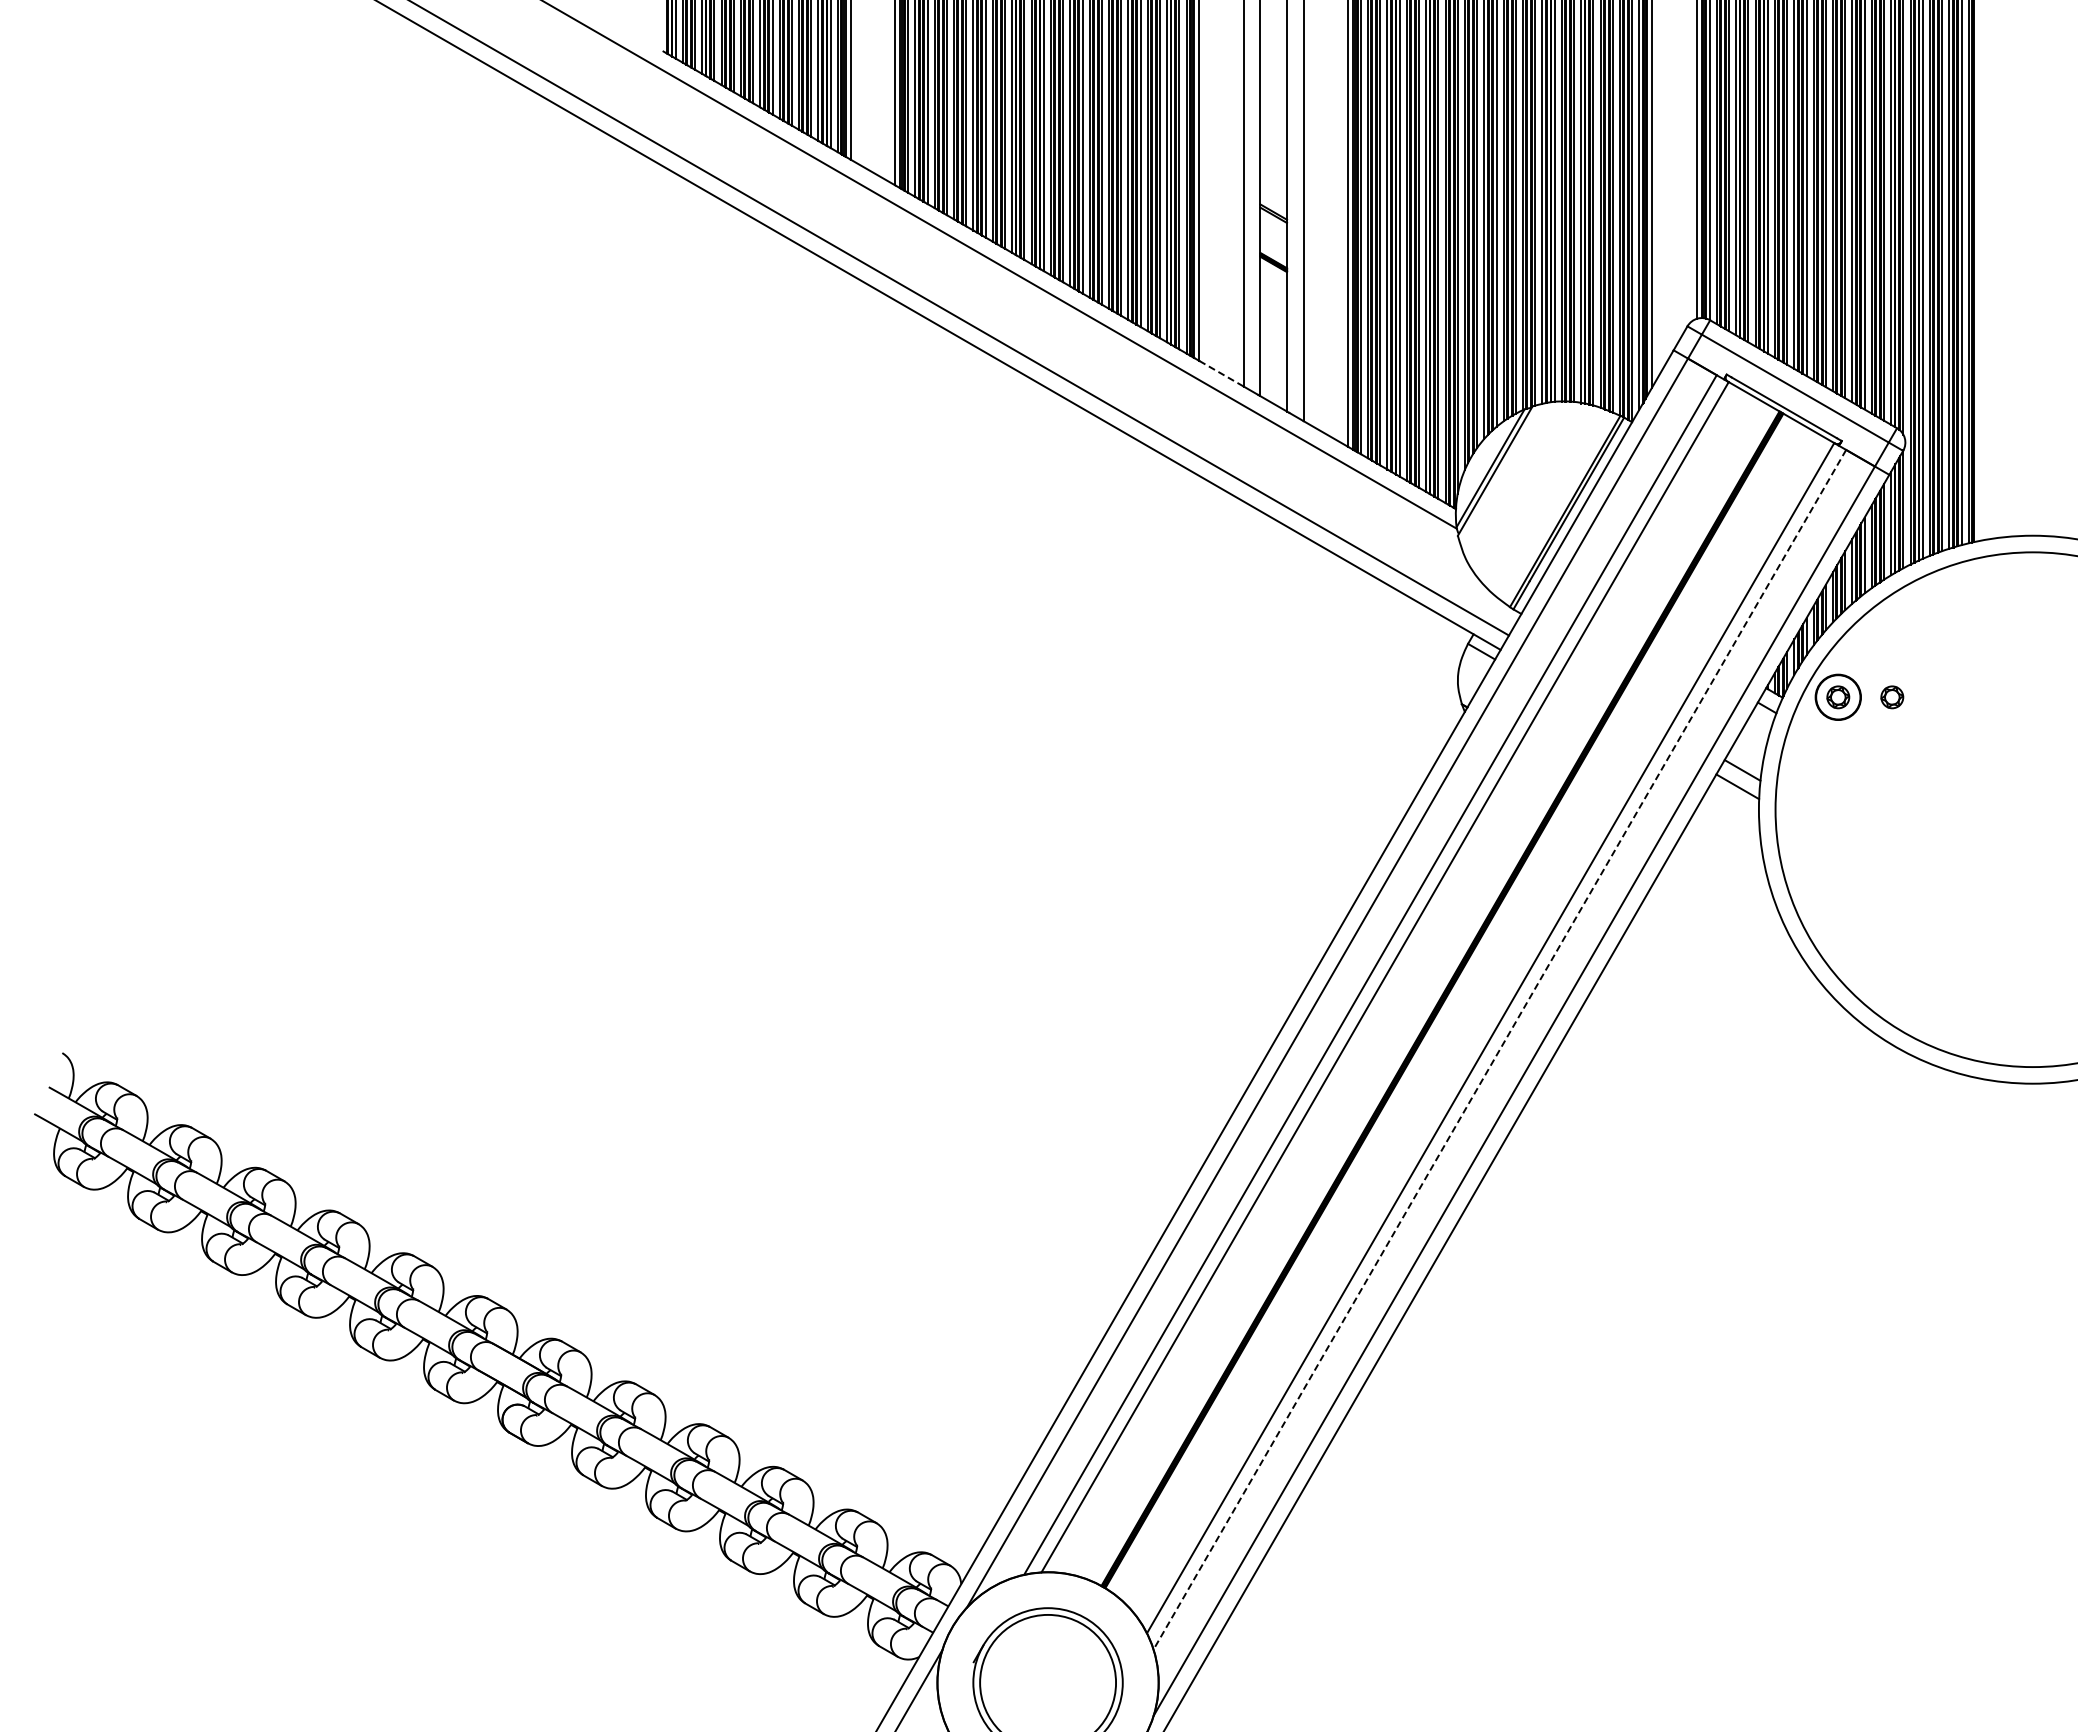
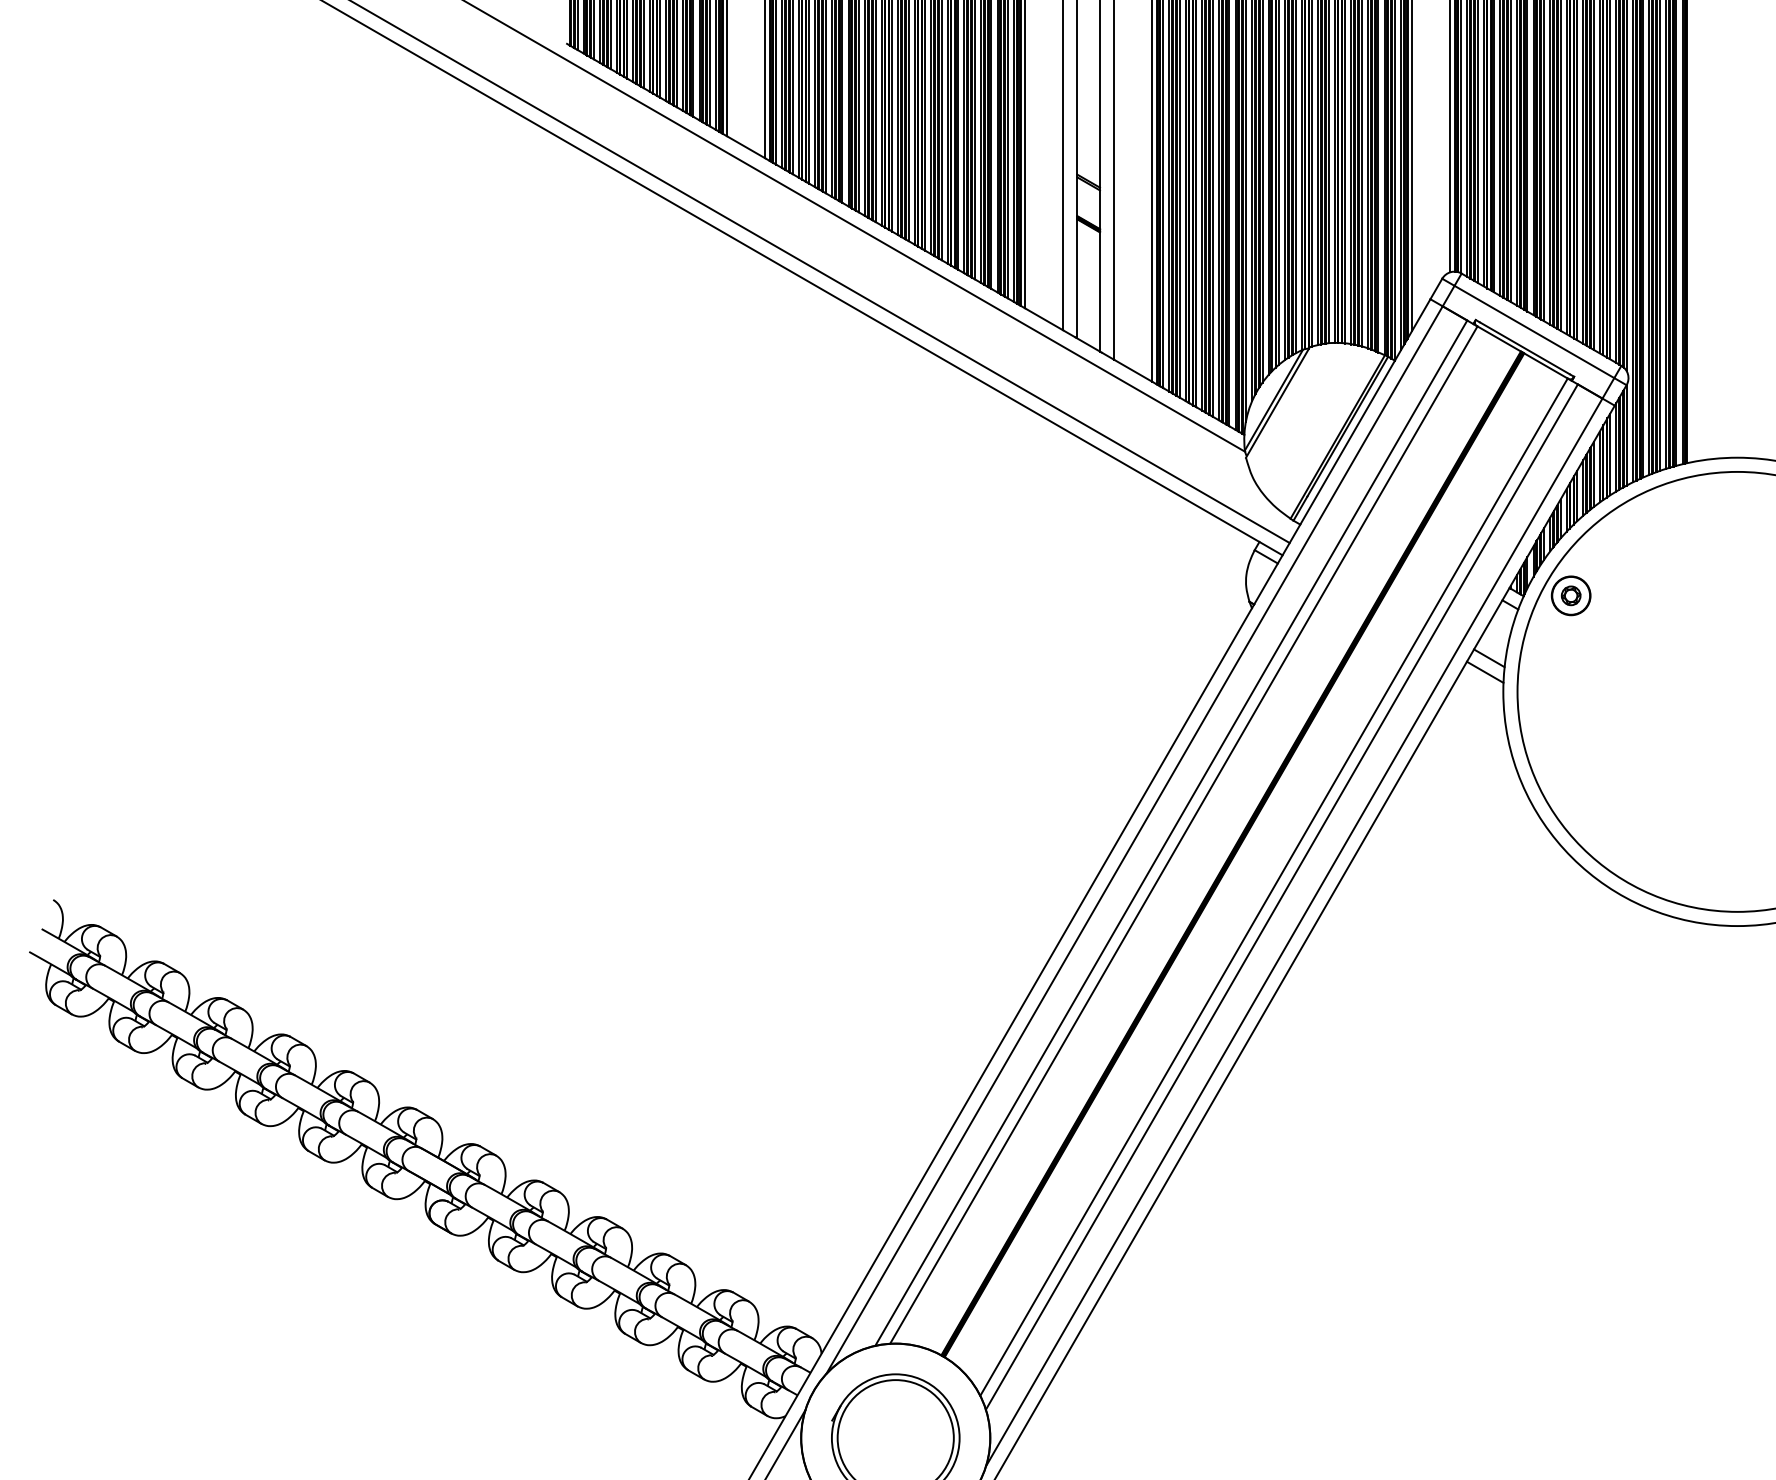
line: (1221, 373) -> (1043, 319), dashed -> solid
part: (1892, 697) -> (1617, 595), removed
line: (1499, 1049) -> (1281, 896), dashed -> solid

